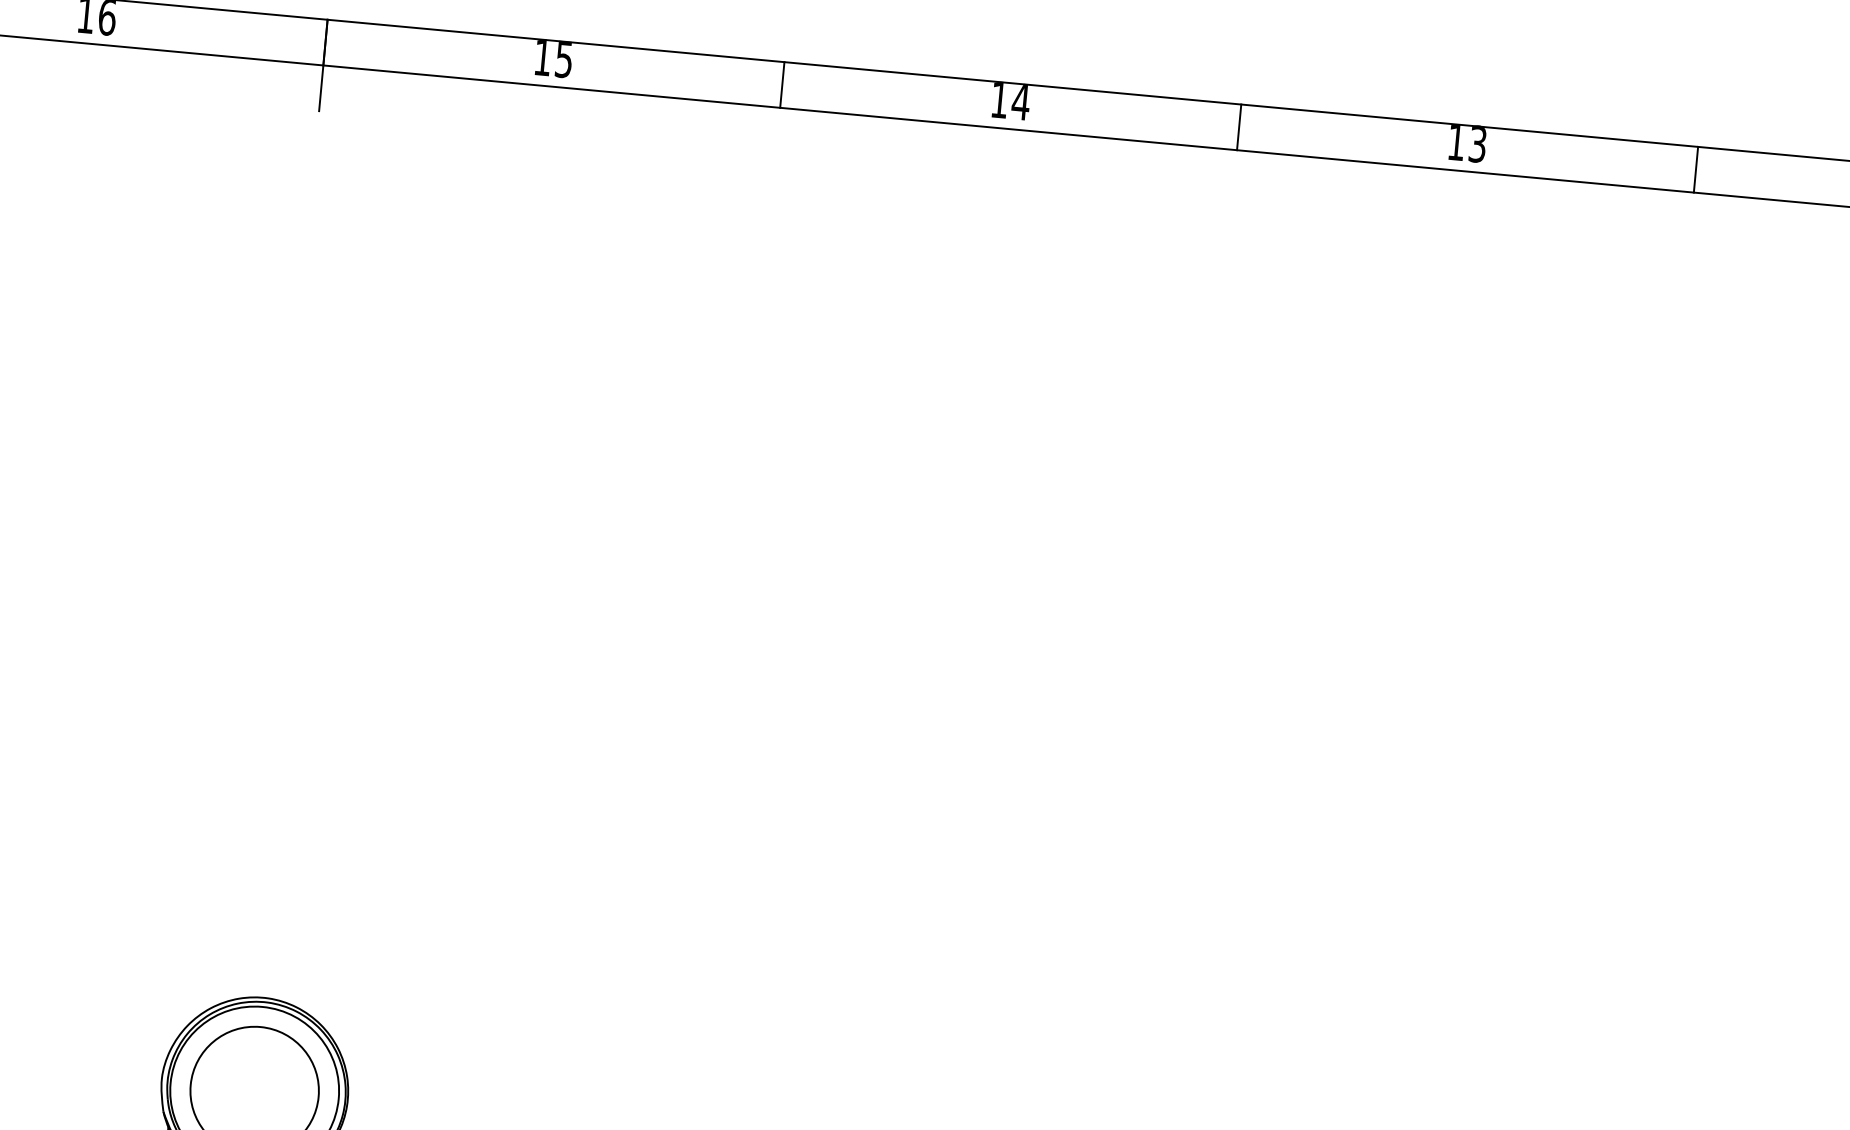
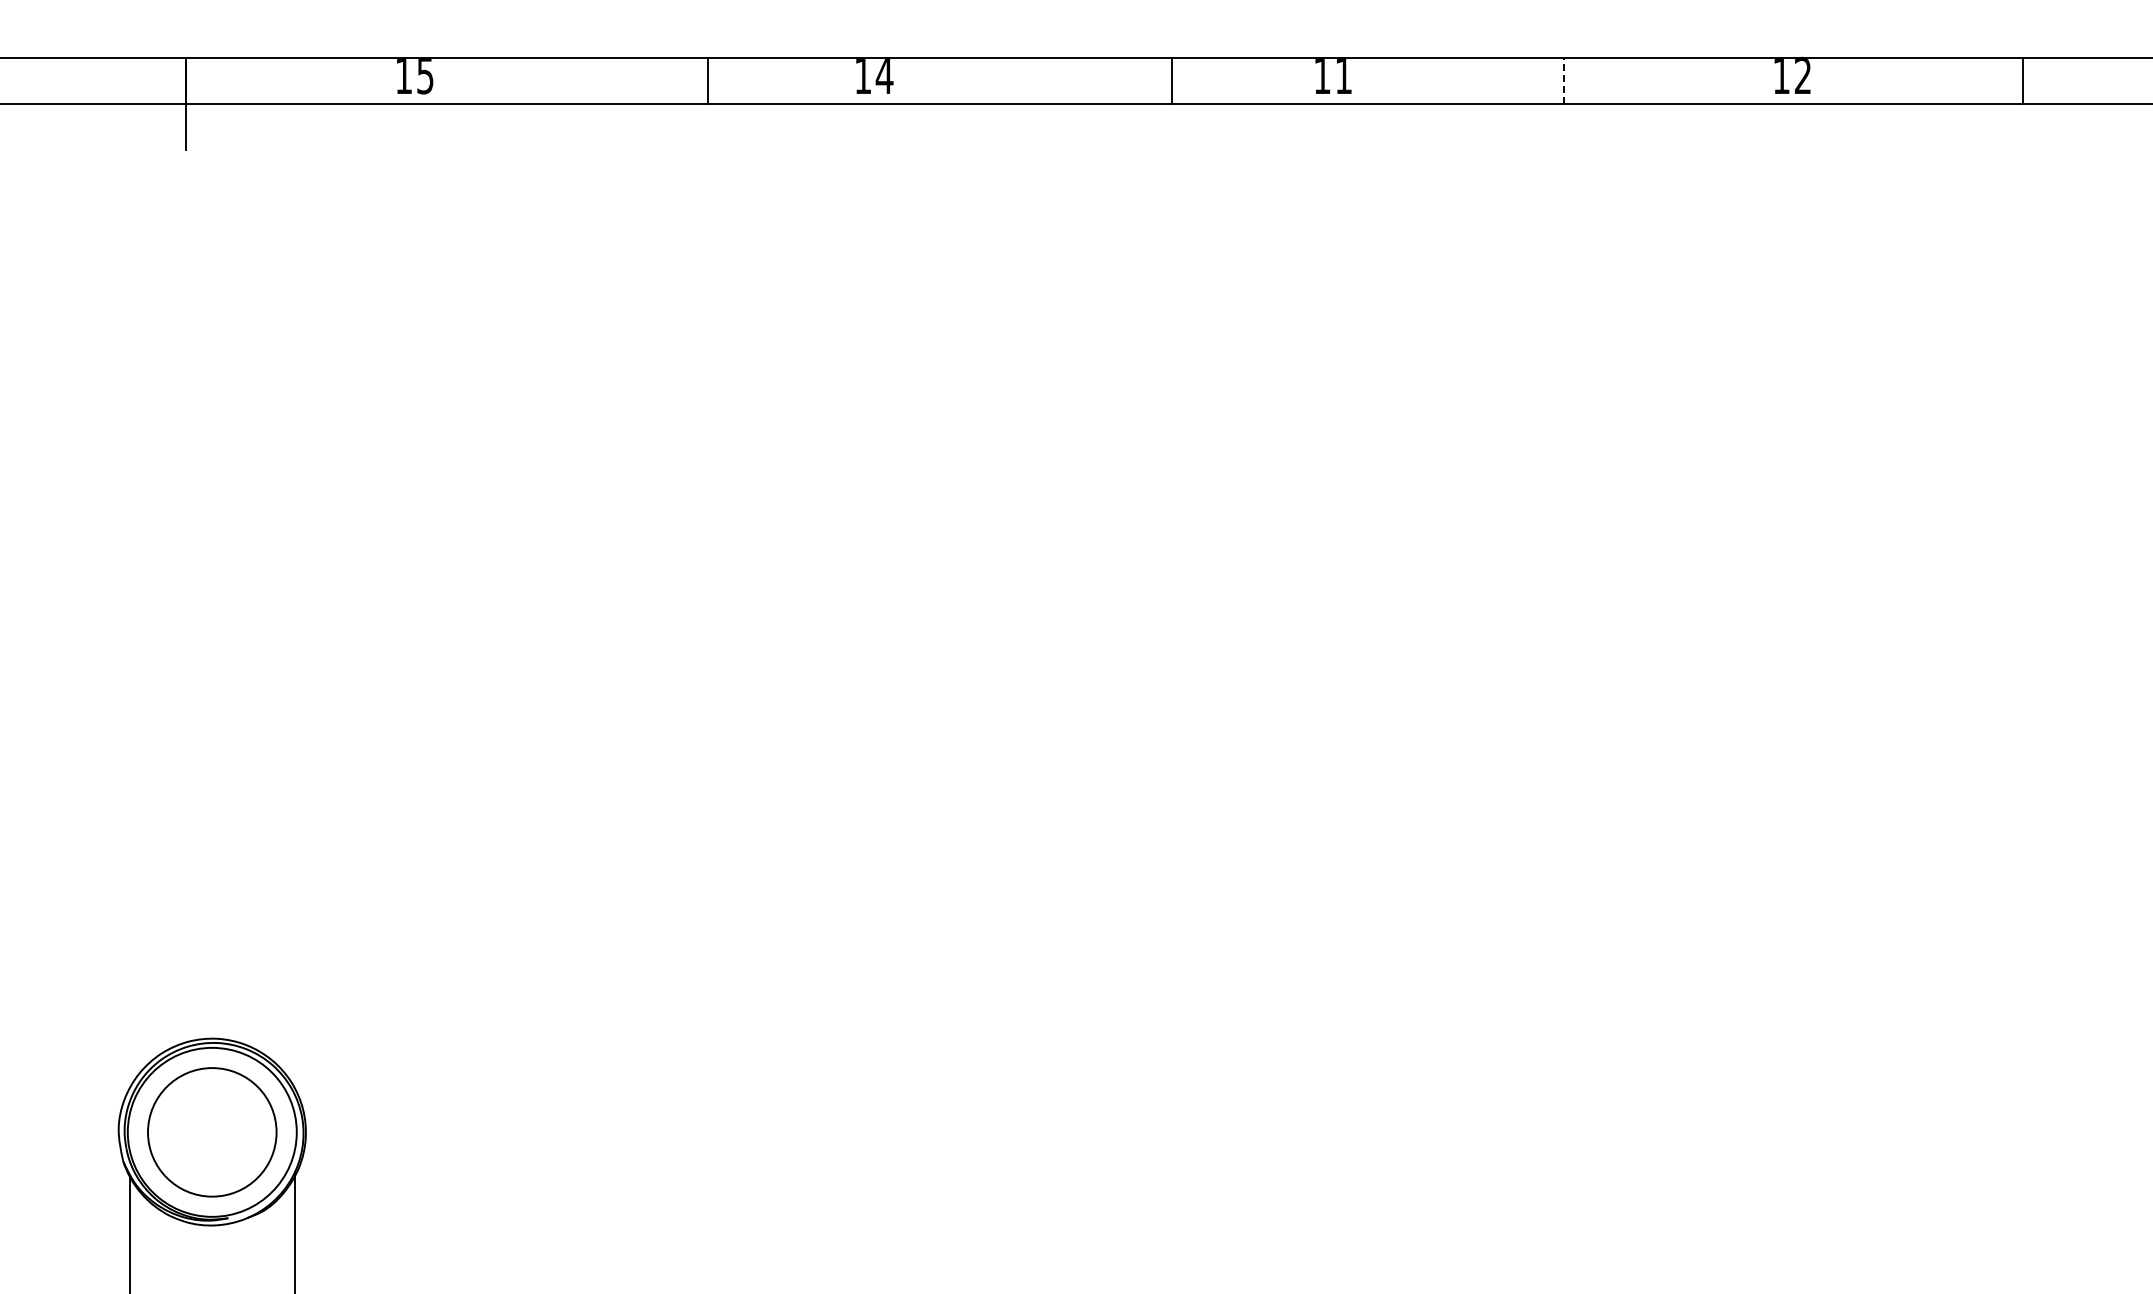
line: (782, 84) -> (708, 80), moved
line: (1239, 126) -> (1172, 80), moved
text: (1477, 144) -> (1343, 75), 13 -> 11
line: (1695, 169) -> (1563, 80), solid -> dashed

